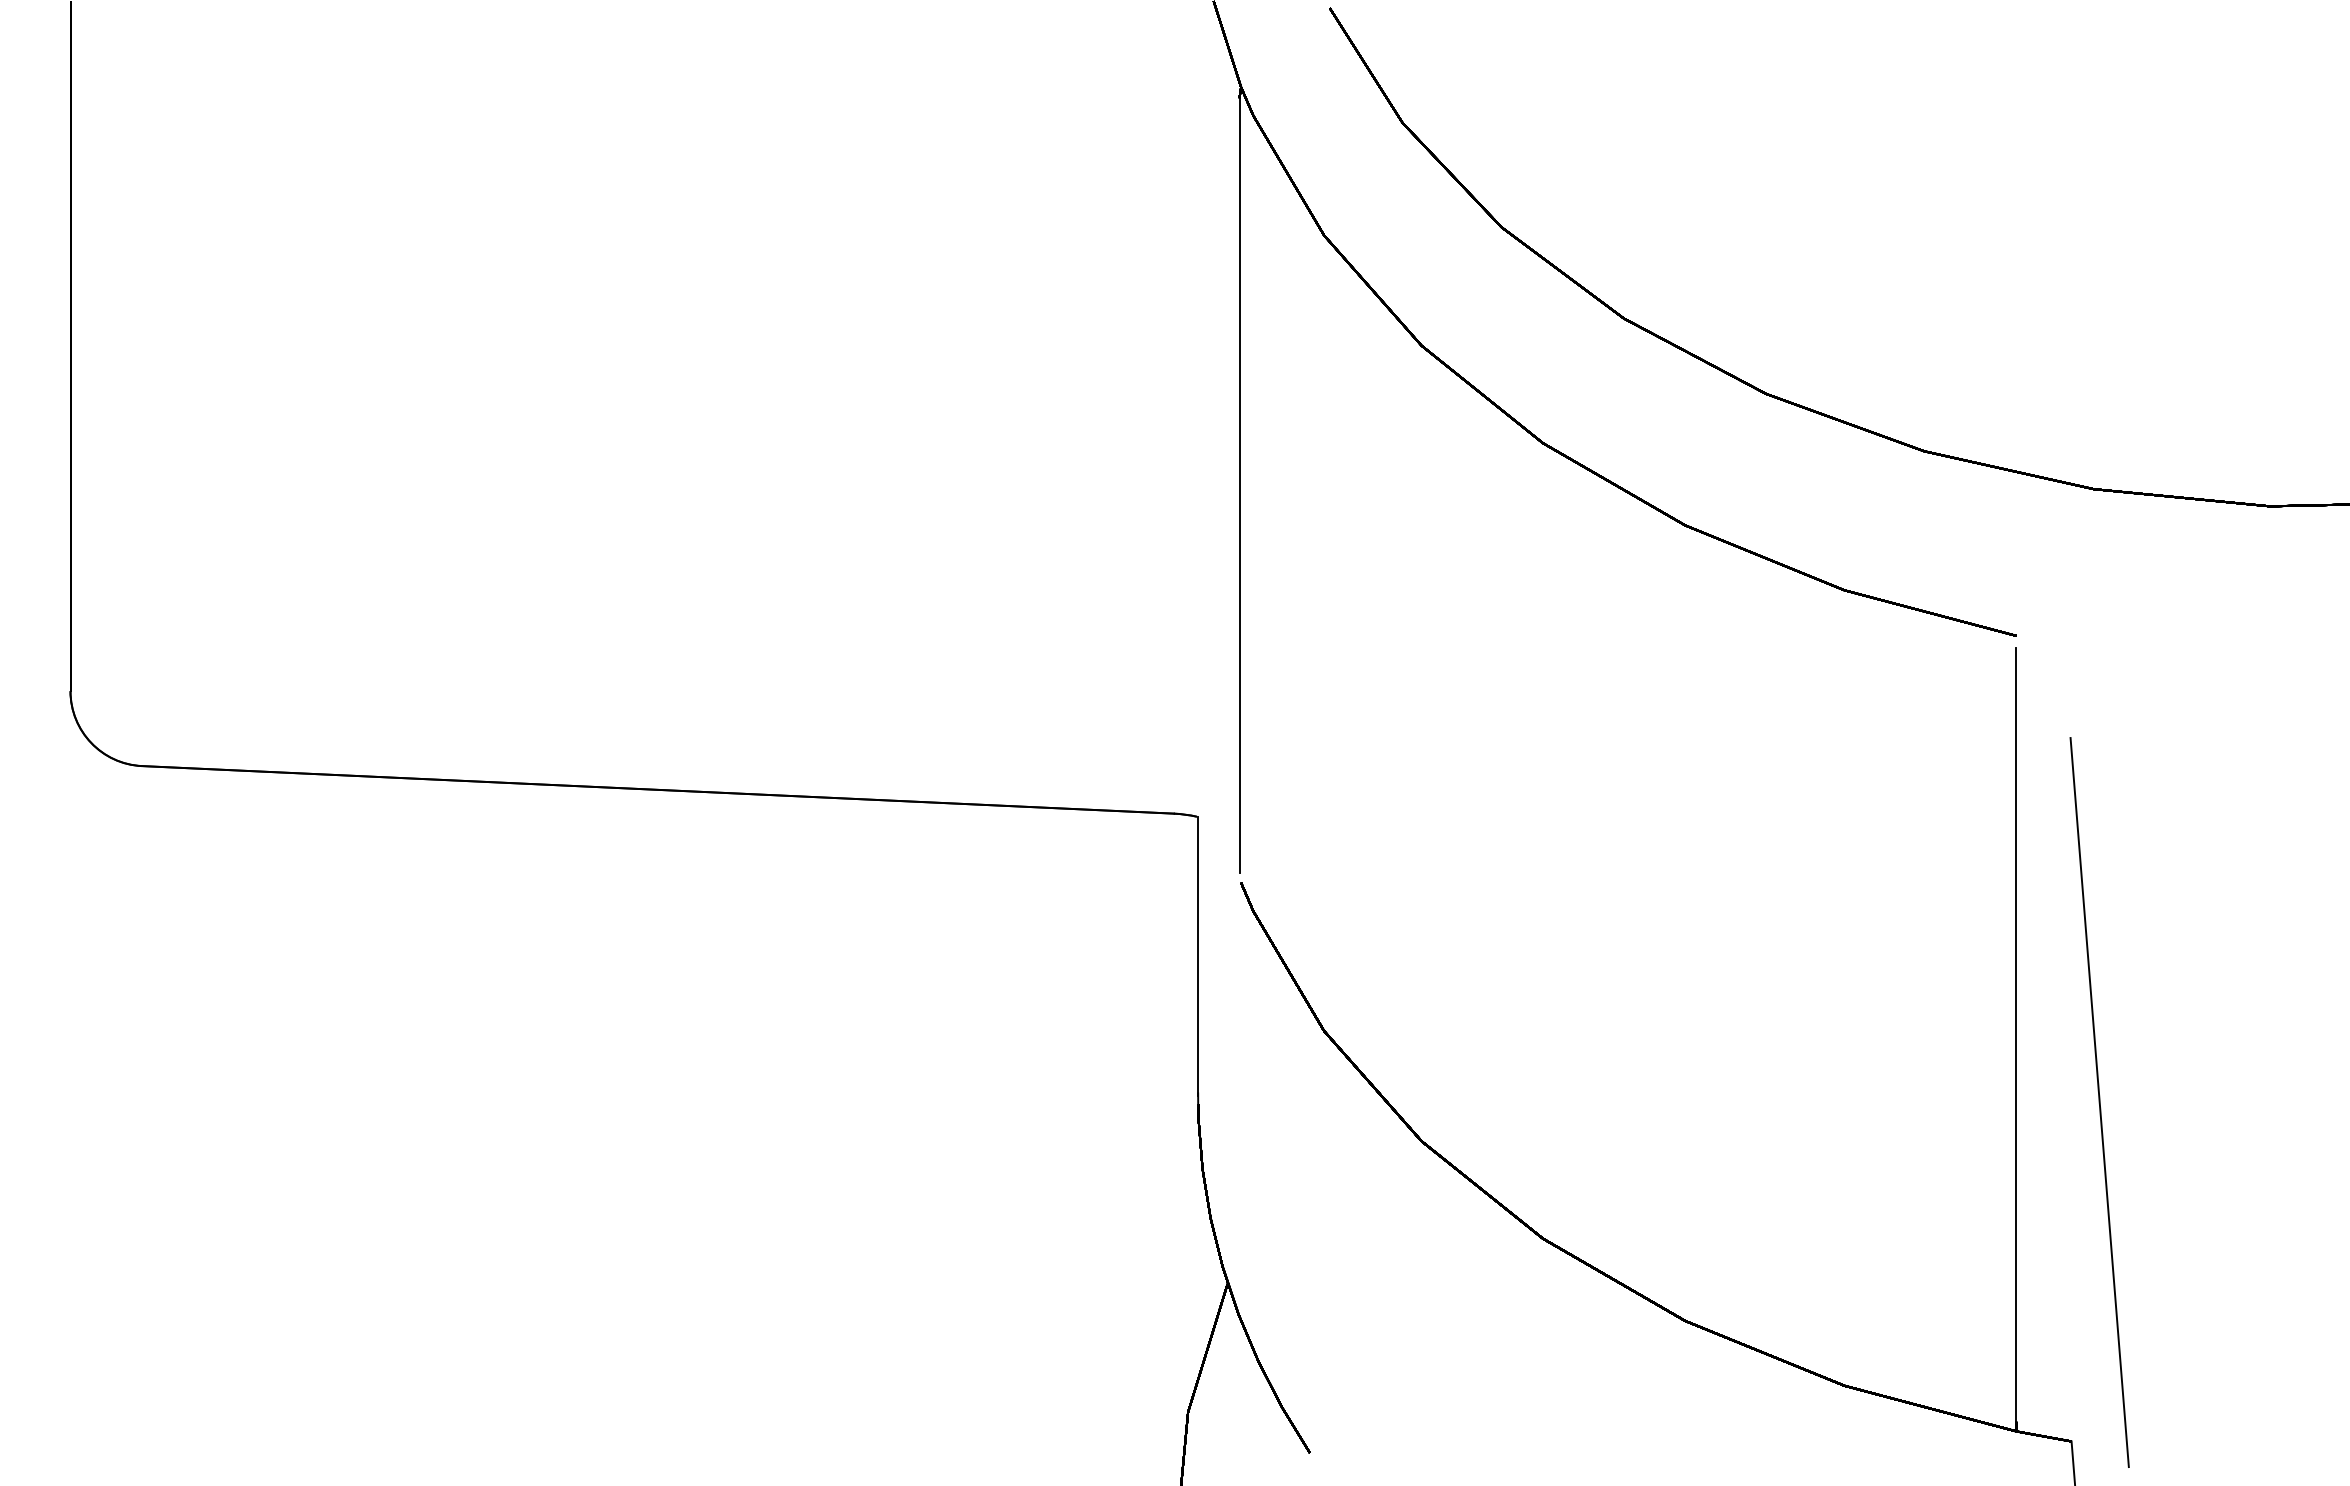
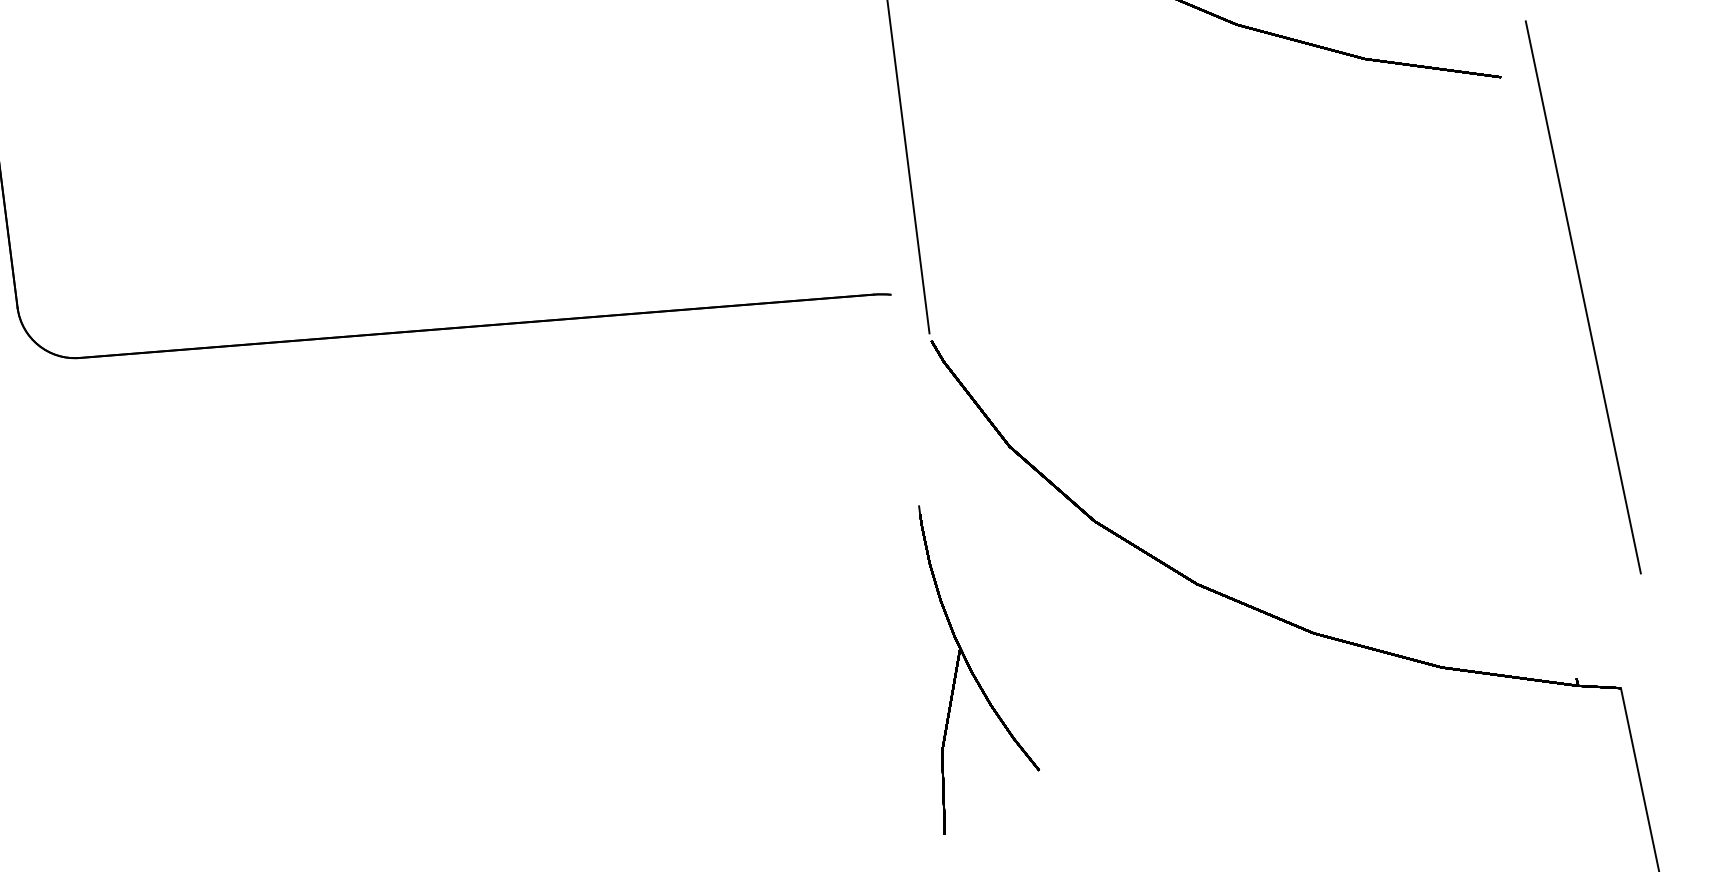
line: (1198, 956) -> (906, 401), removed
line: (2016, 1034) -> (1539, 382), removed
line: (2099, 1102) -> (1583, 297), moved

